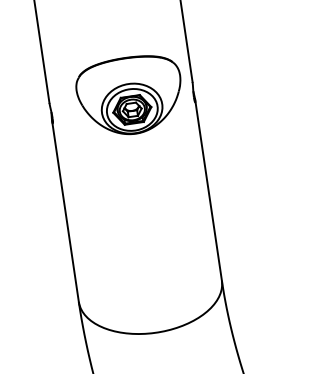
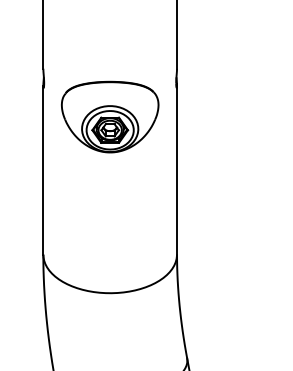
part: (130, 95) -> (110, 116), moved

